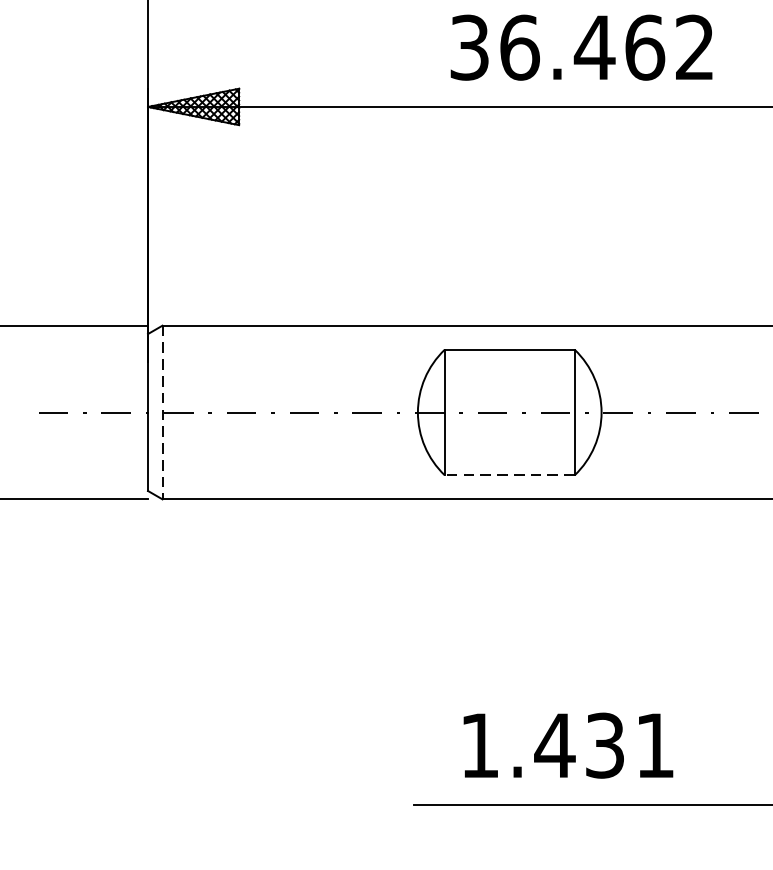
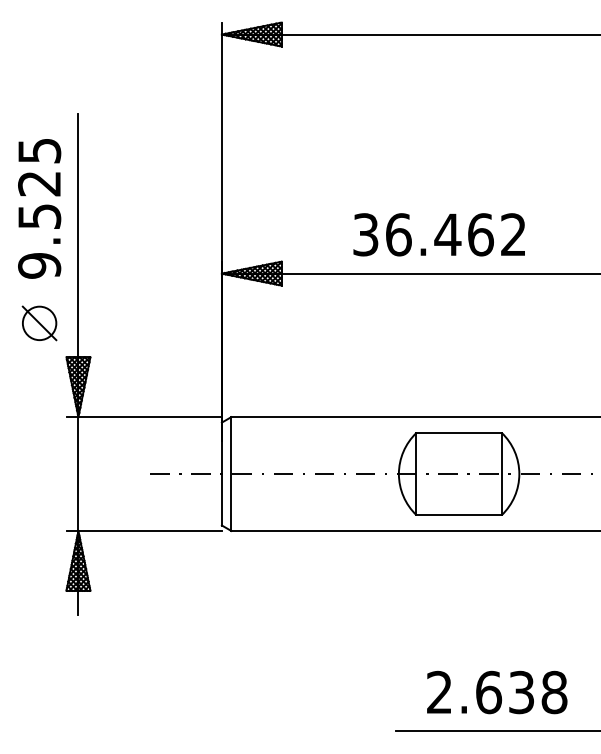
text: (580, 47) -> (438, 234), moved
line: (162, 413) -> (231, 474), dashed -> solid
line: (510, 475) -> (459, 515), dashed -> solid
text: (568, 745) -> (497, 692), 1.431 -> 2.638

